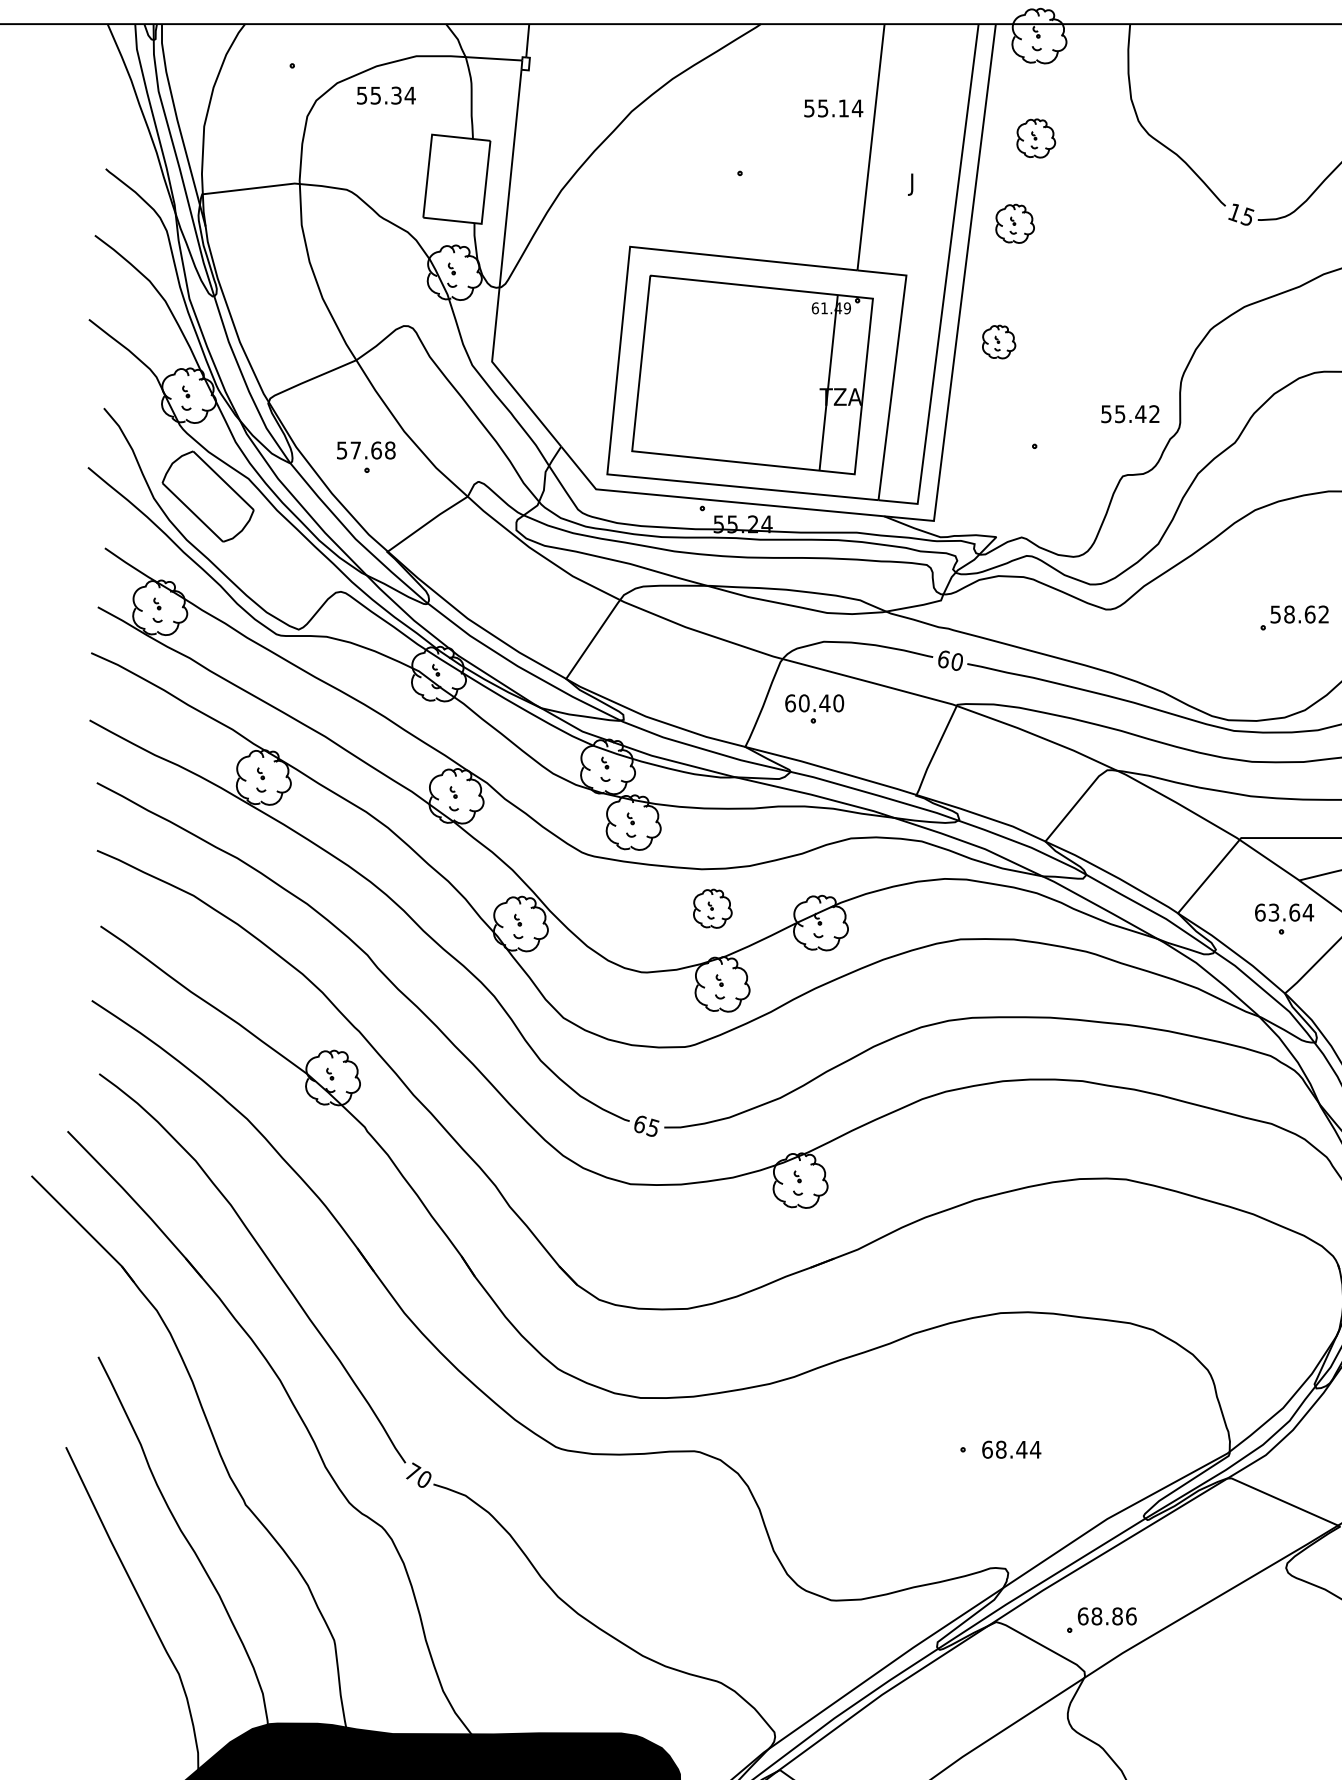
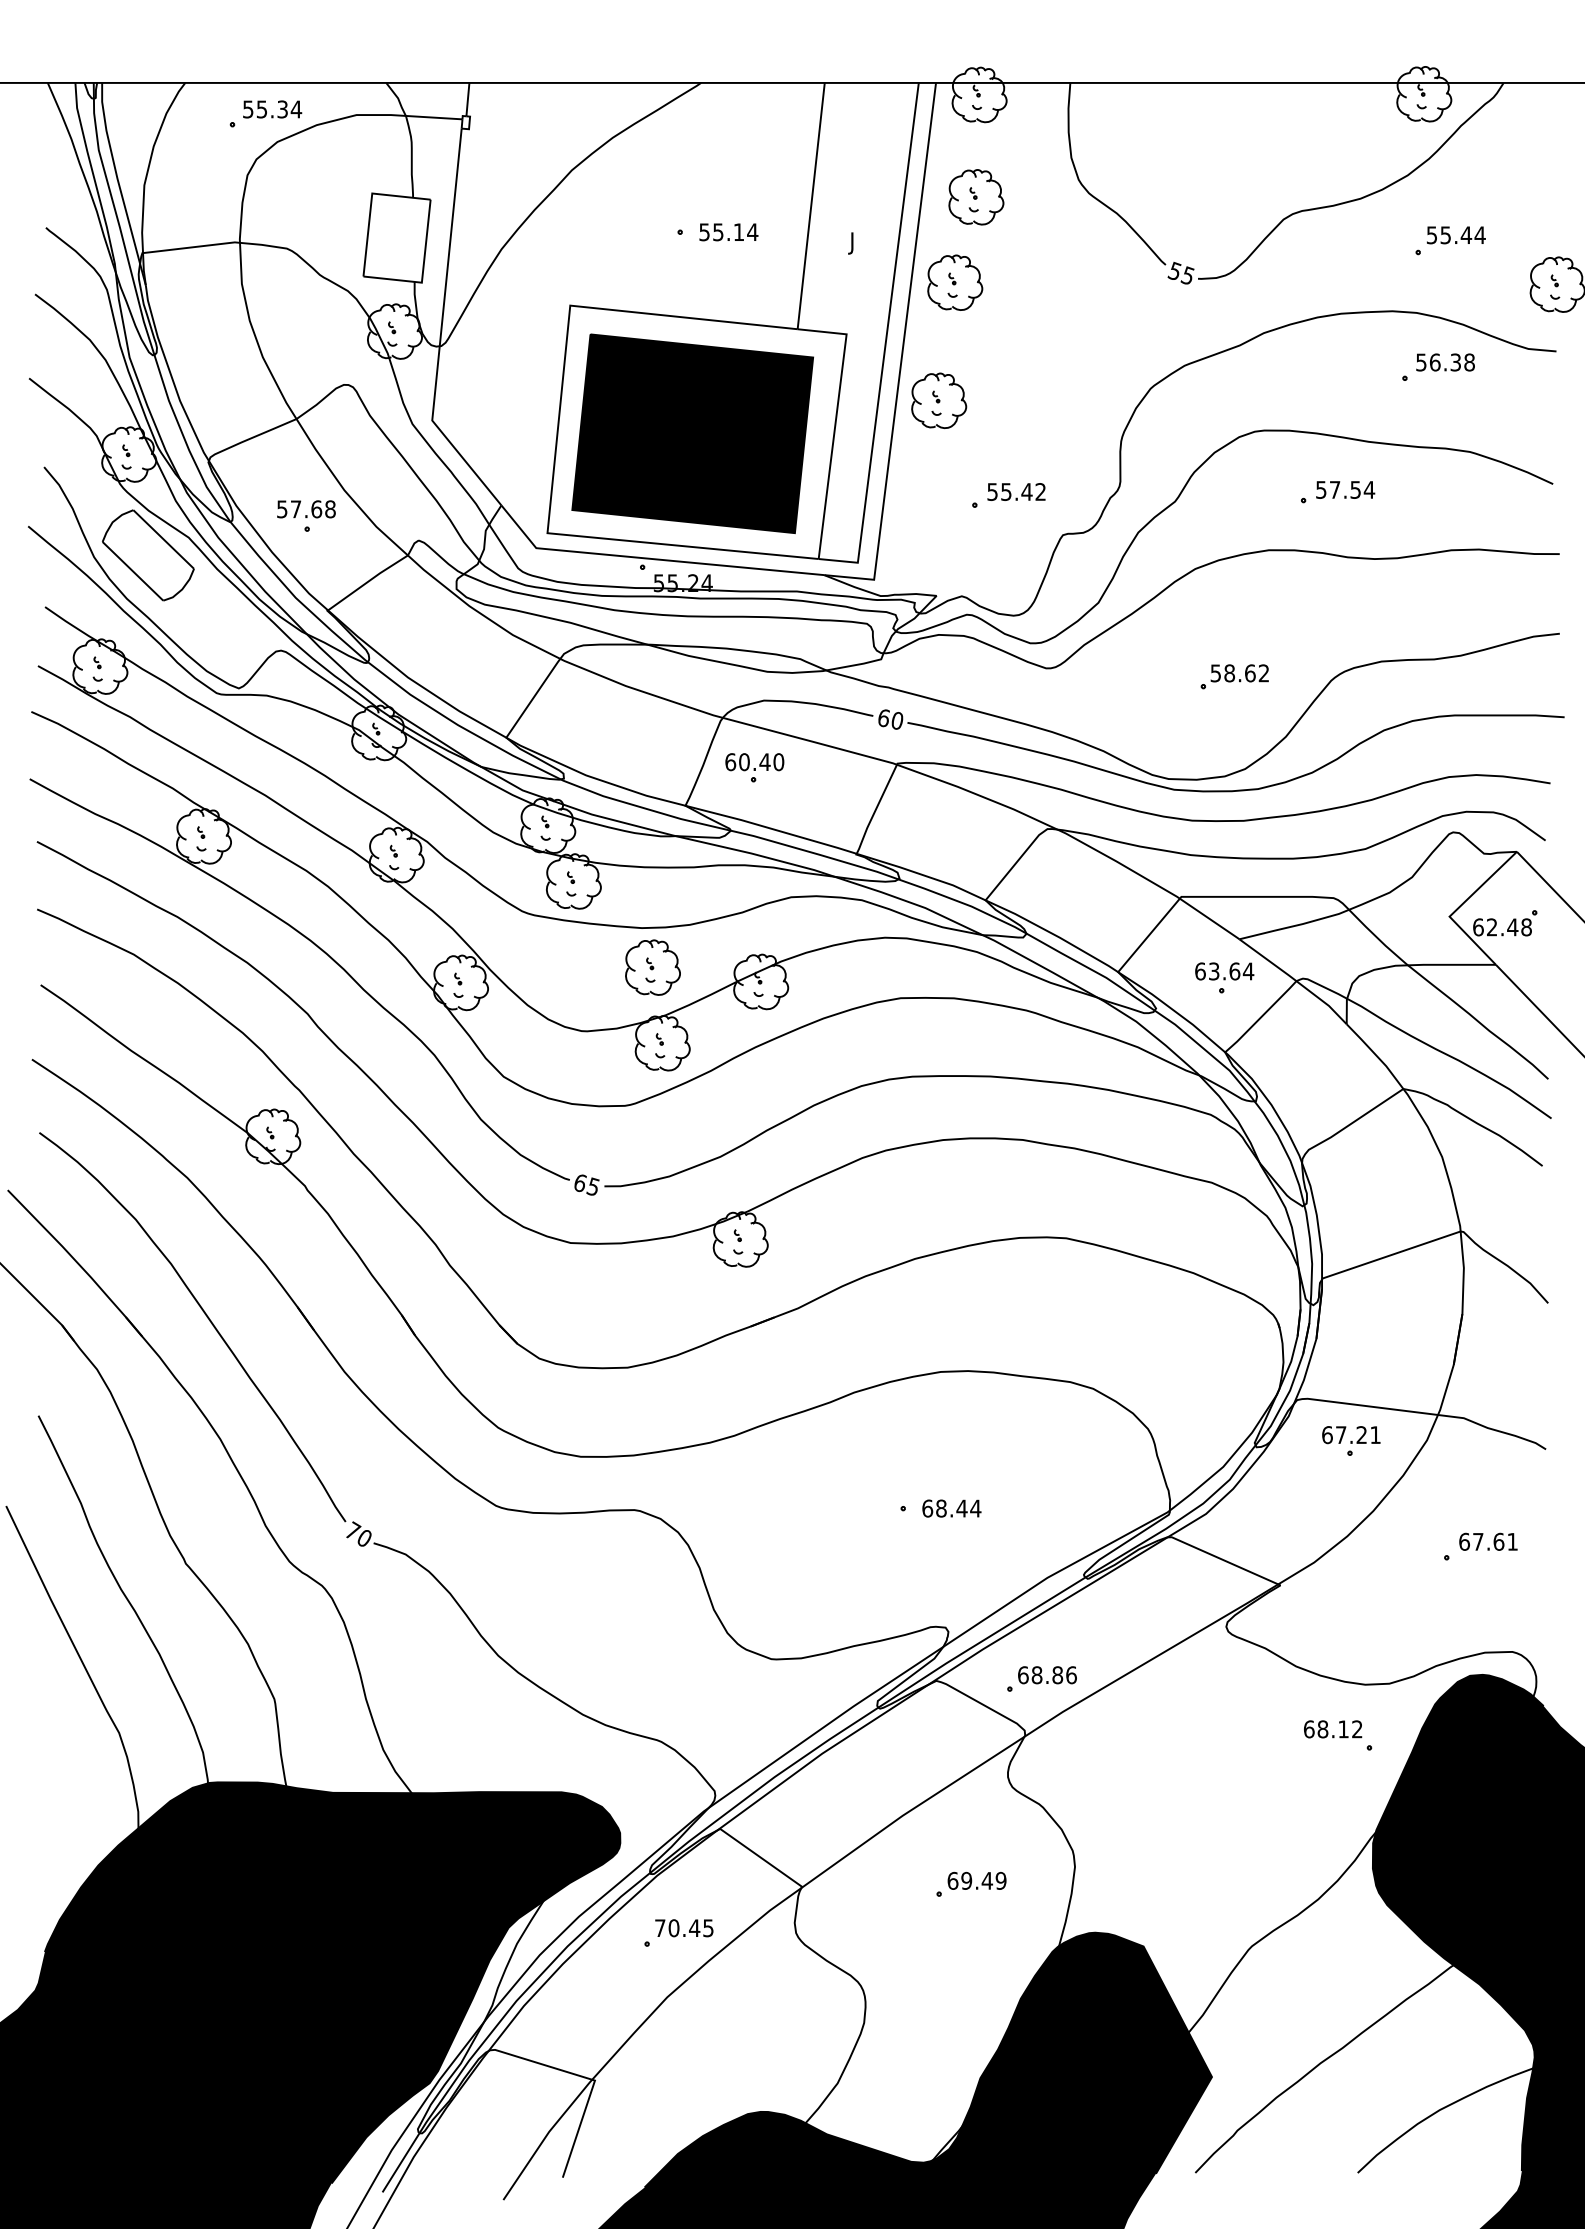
text: (386, 95) -> (272, 109), moved
text: (833, 108) -> (728, 232), moved
part: (1036, 138) -> (976, 197), size x1.43
text: (1234, 212) -> (1174, 271), 15 -> 55
part: (1015, 223) -> (955, 282), size x1.43
part: (999, 341) -> (939, 400), size x1.67
fill: (752, 374) -> (692, 433), added
text: (1130, 413) -> (1016, 491), moved
part: (712, 908) -> (652, 967), size x1.43

